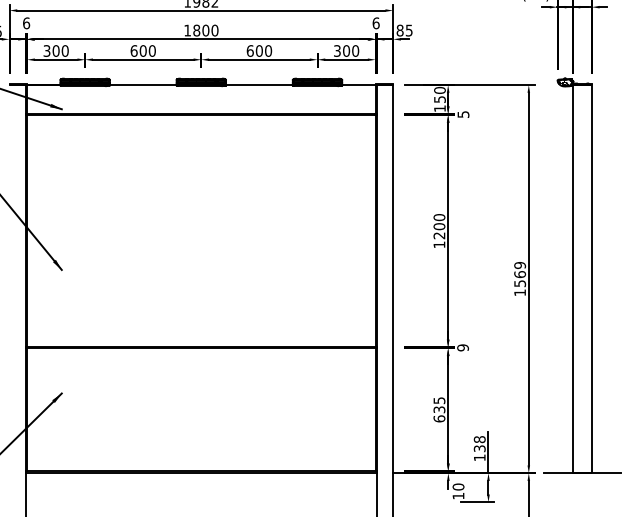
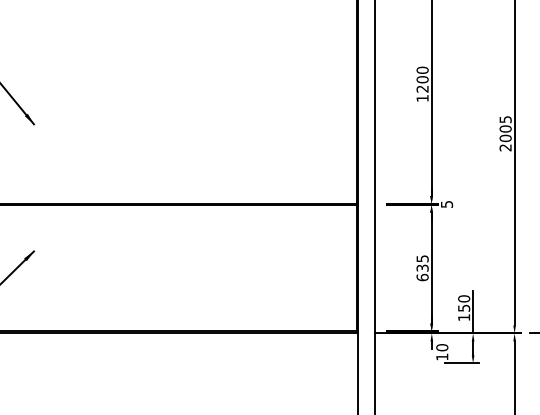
text: (519, 279) -> (505, 134), 1569 -> 2005
text: (462, 347) -> (446, 204), 9 -> 5
text: (479, 443) -> (463, 302), 138 -> 150

